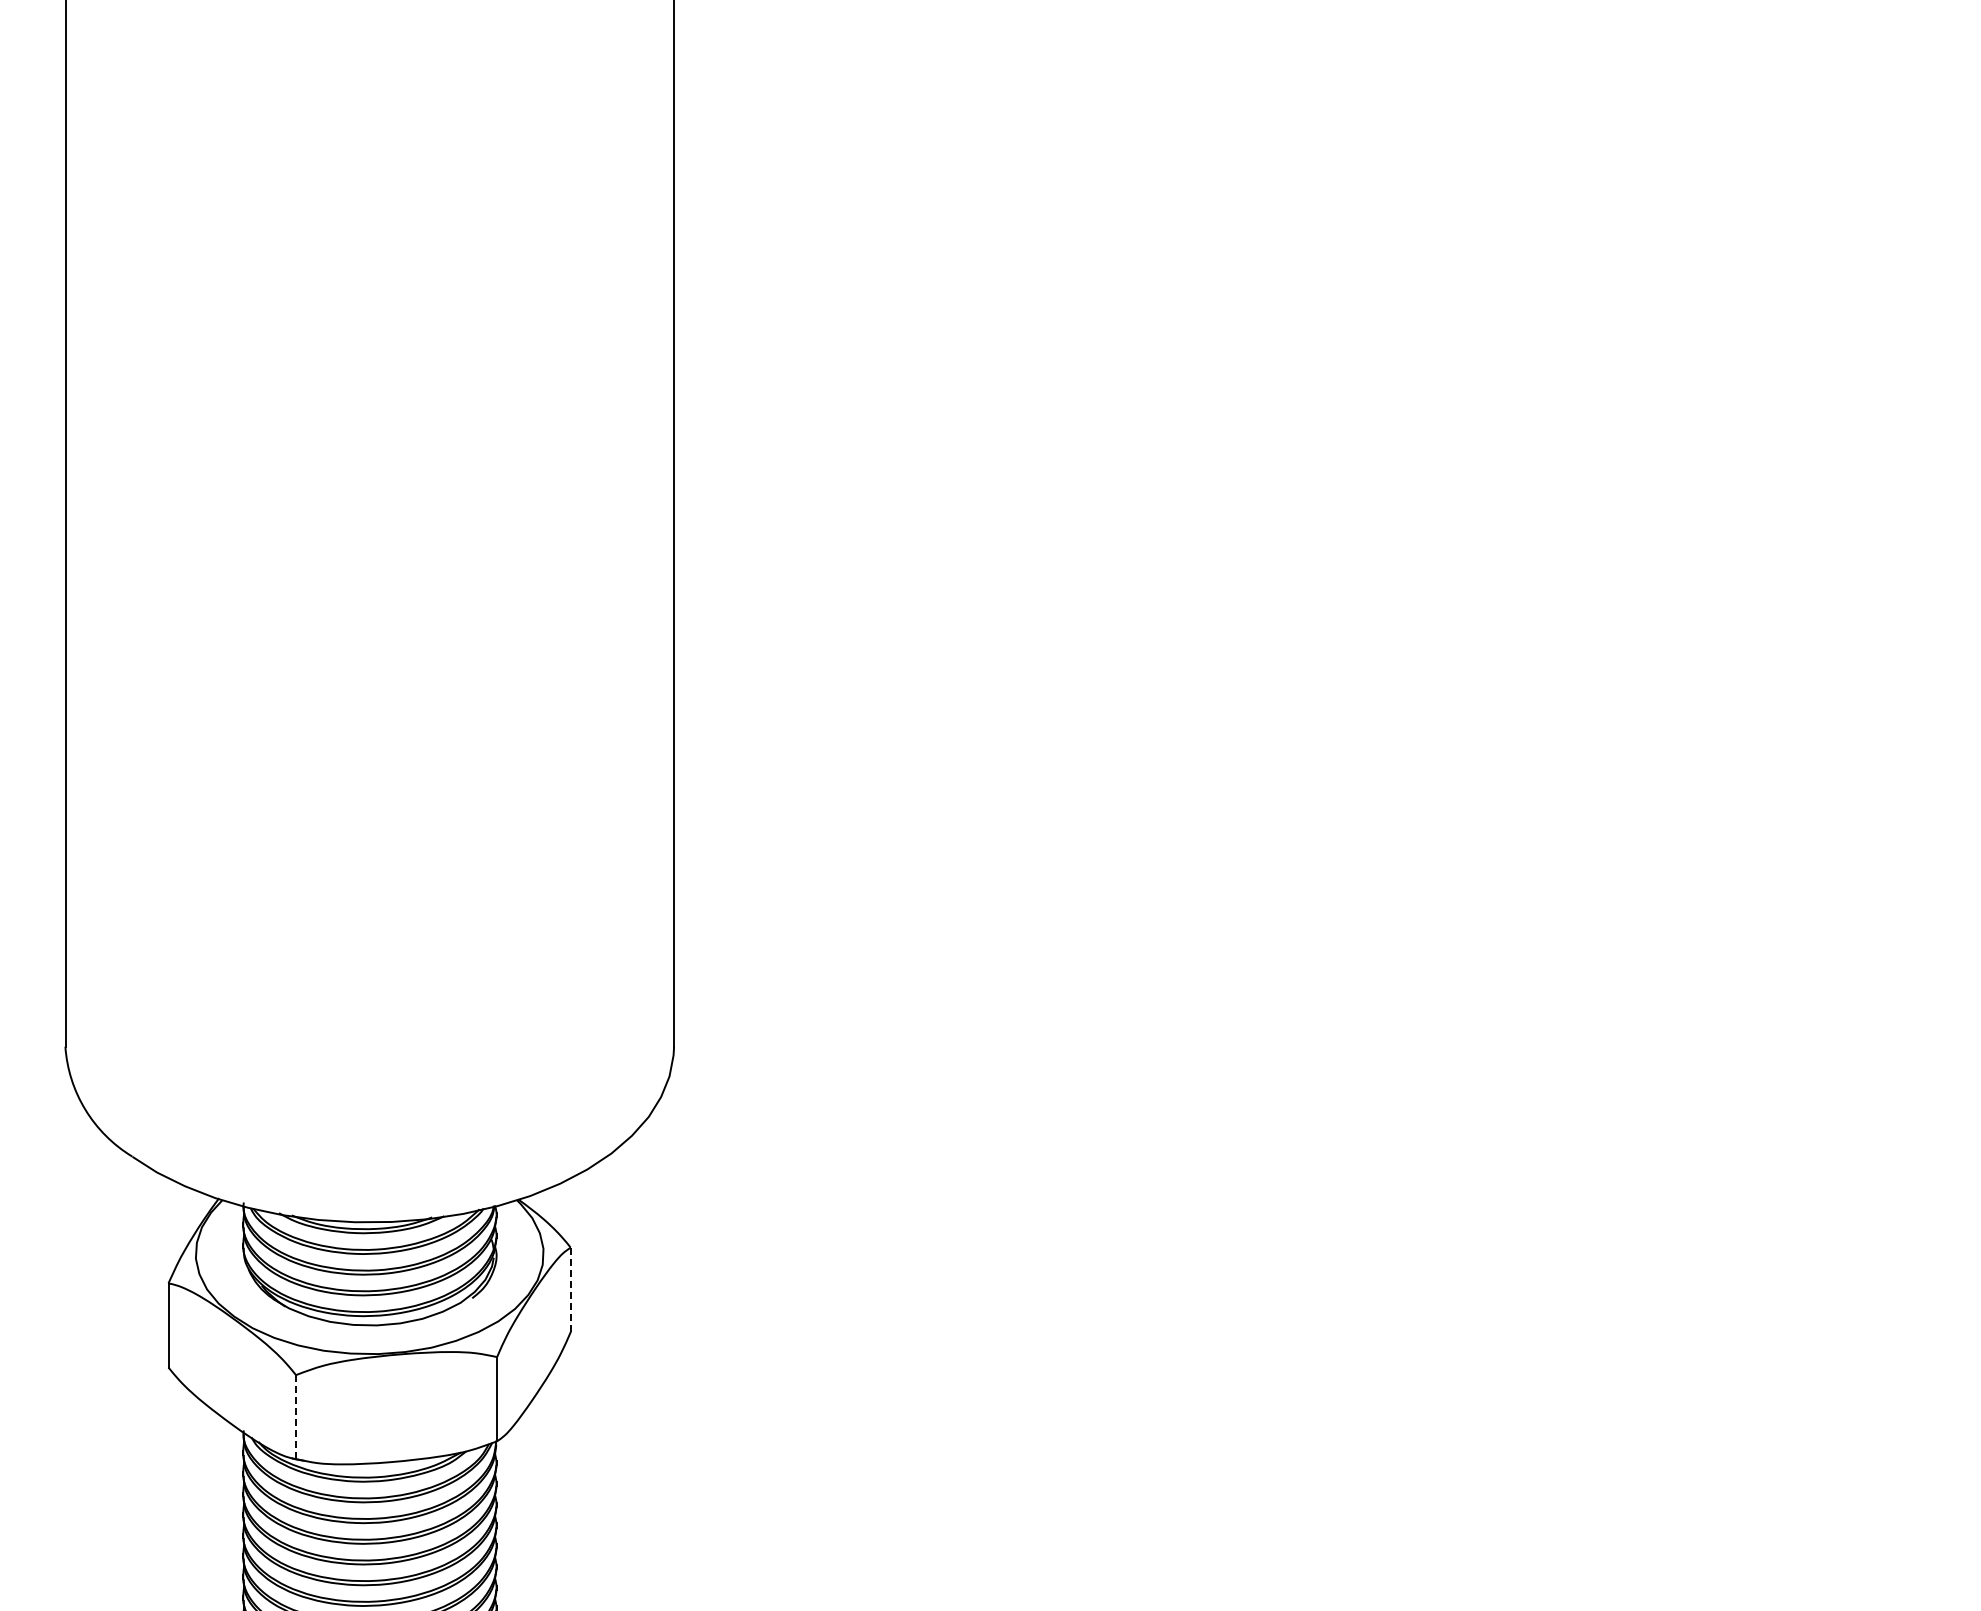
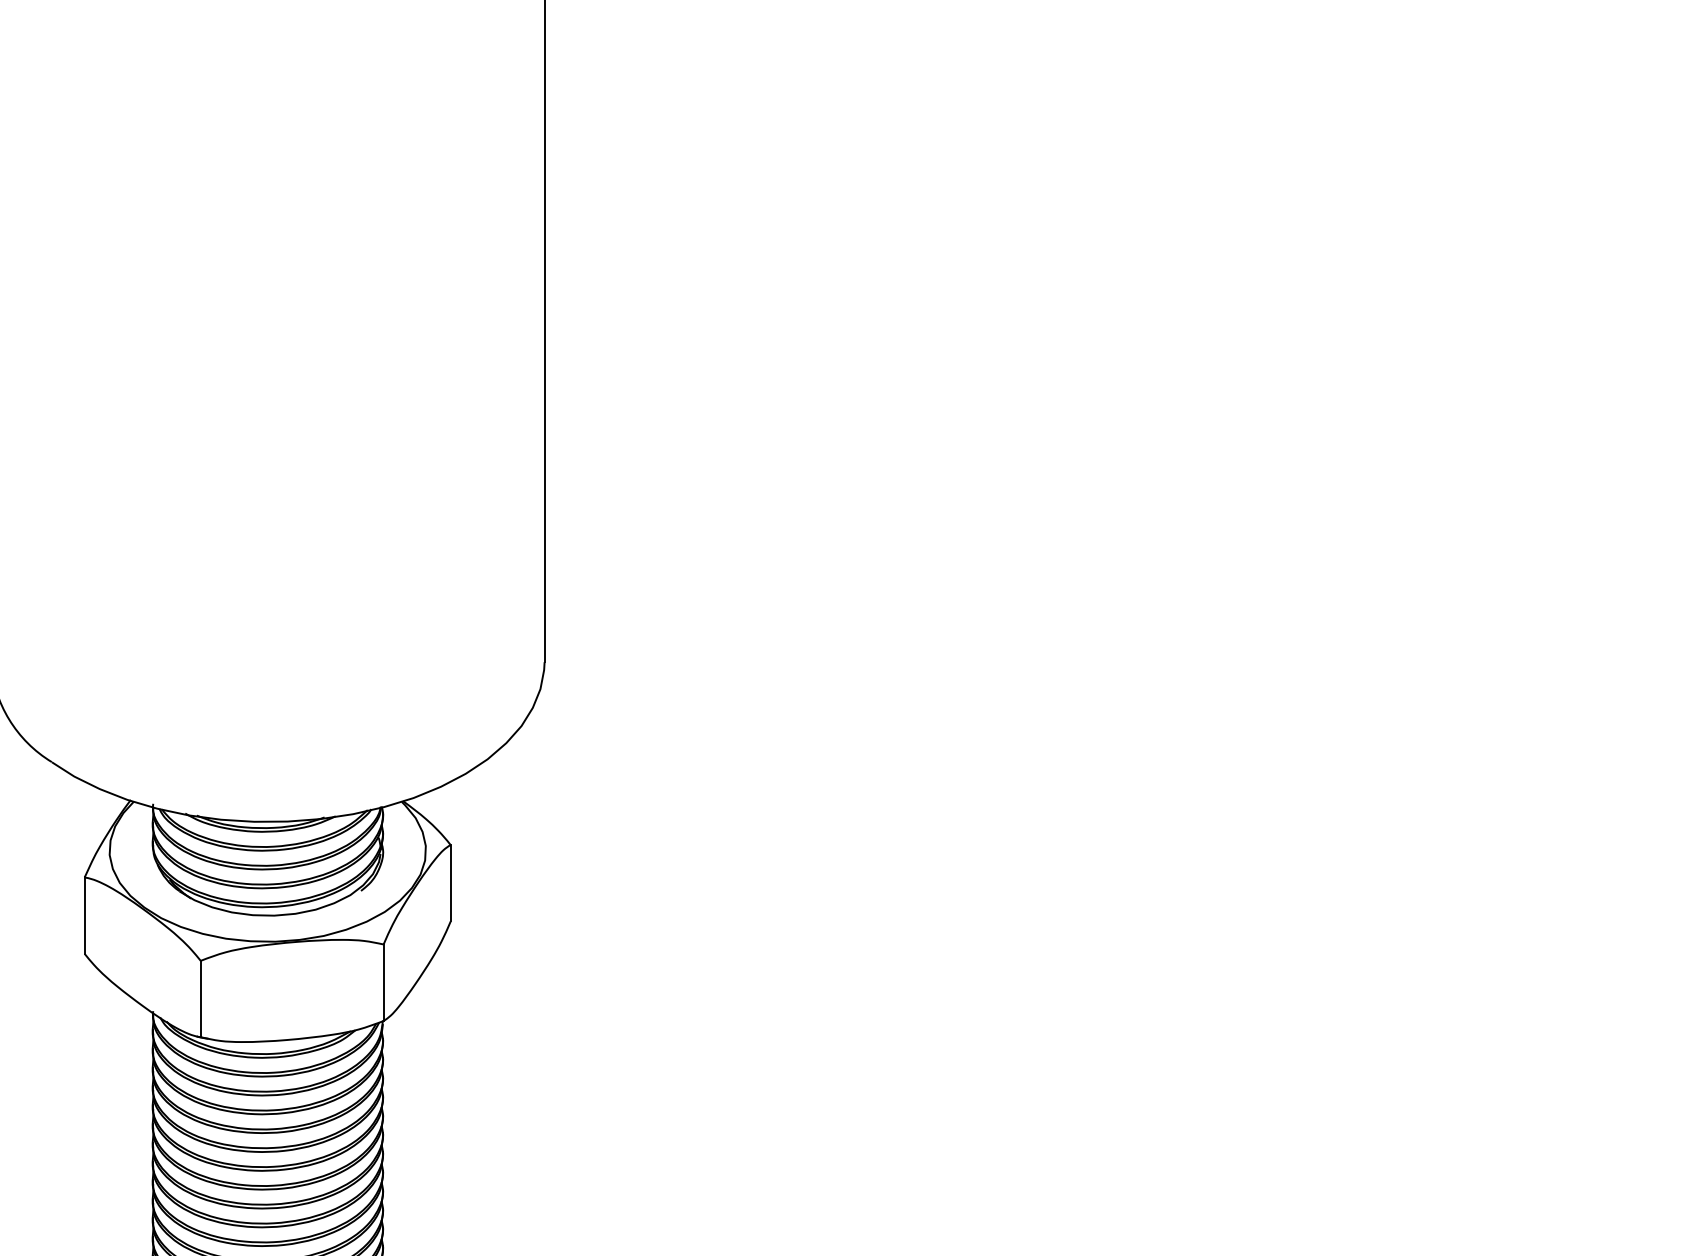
line: (570, 1290) -> (450, 883), dashed -> solid
line: (296, 1417) -> (201, 999), dashed -> solid

